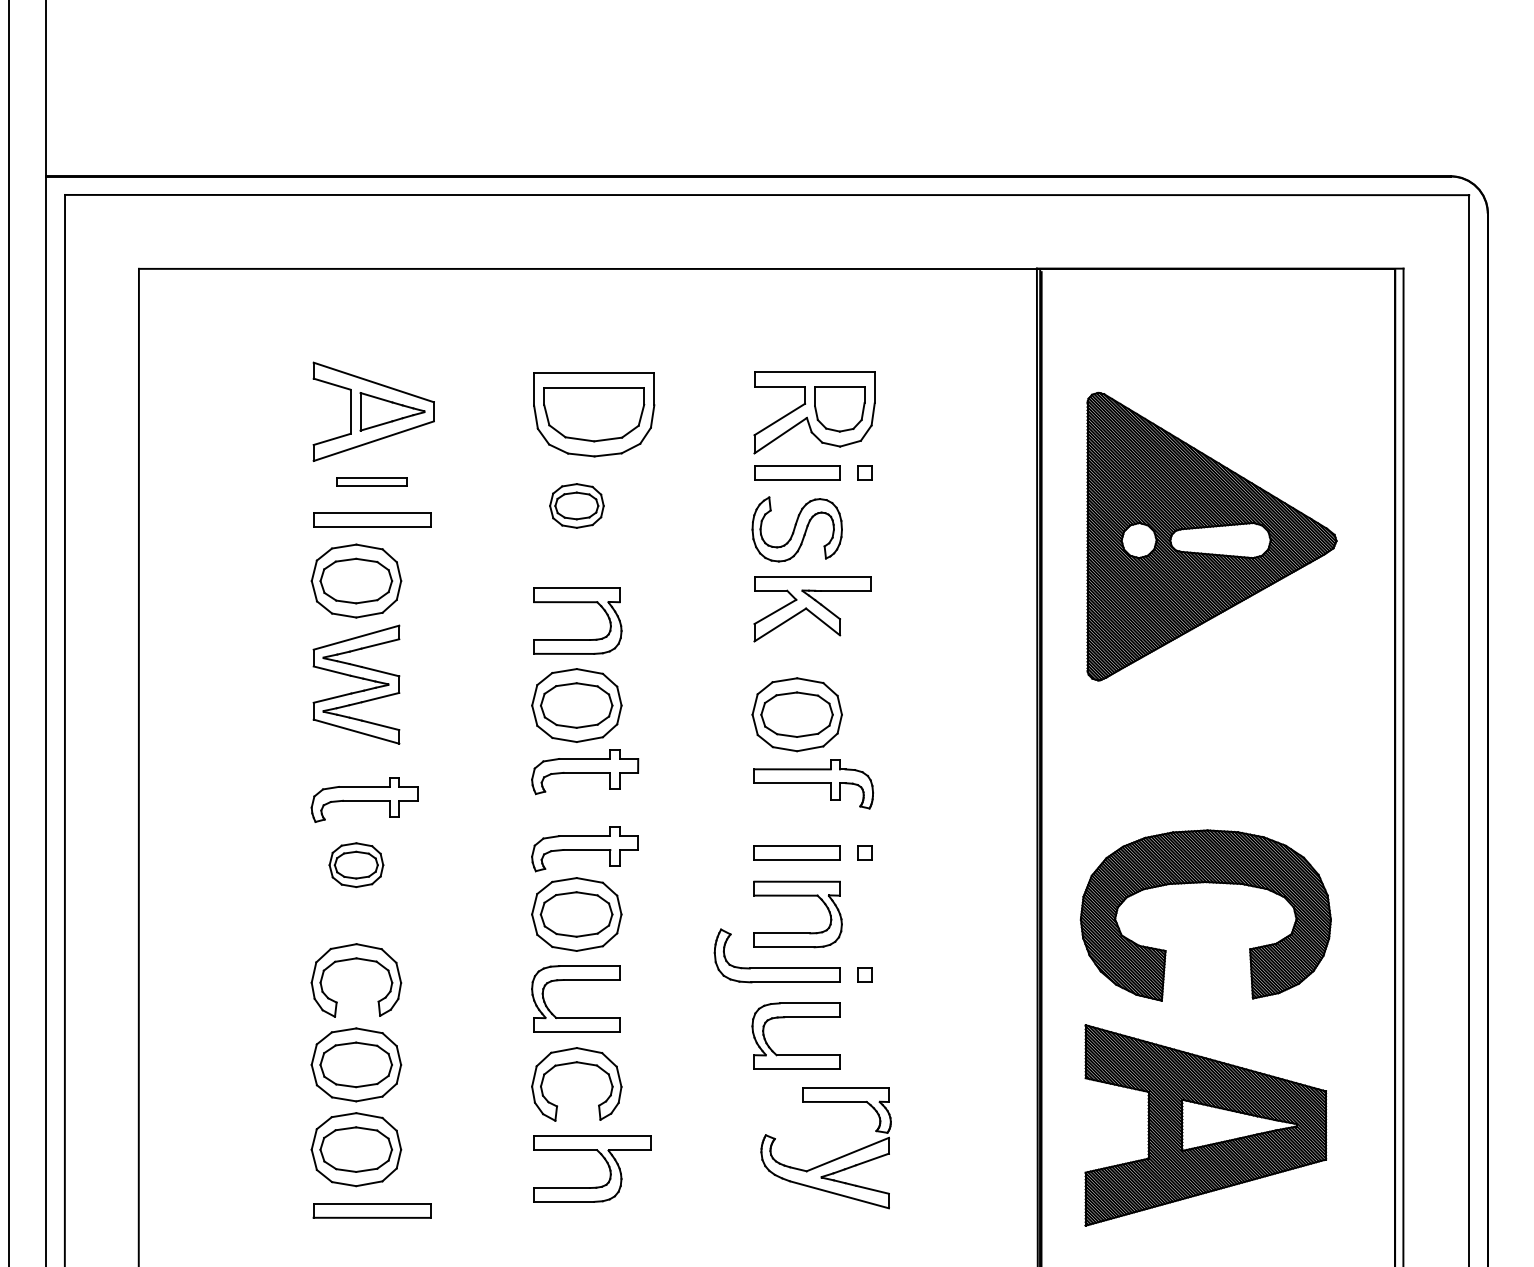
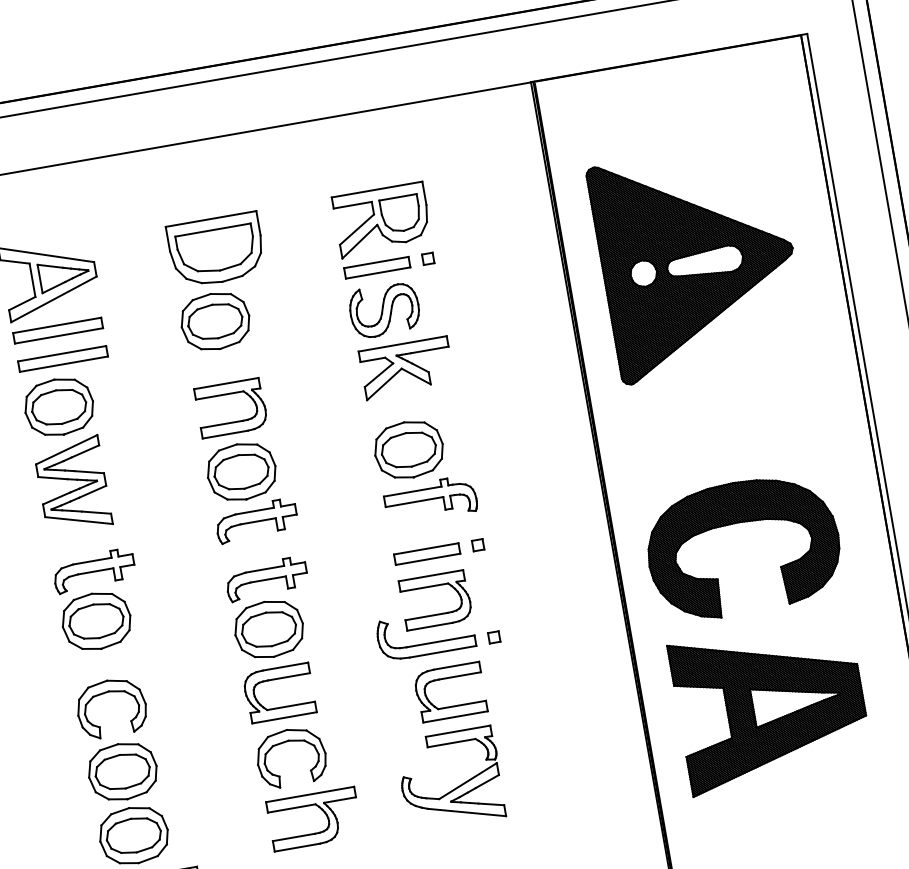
part: (372, 481) -> (58, 329), size x1.67
part: (576, 505) -> (215, 321), size x1.67
part: (356, 864) -> (96, 620), size x1.67
part: (830, 1160) -> (455, 787), moved

